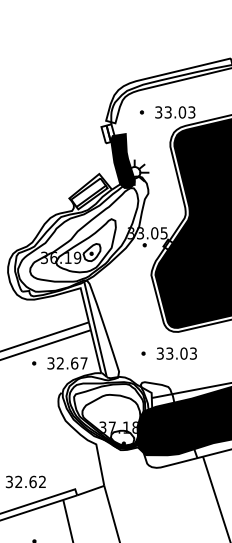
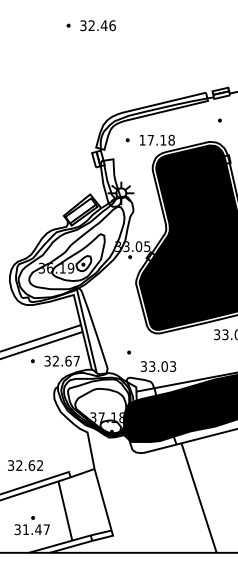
text: (174, 111) -> (156, 139), 33.03 -> 17.18
fill: (122, 160) -> (110, 182), removed
text: (176, 353) -> (158, 366), moved

